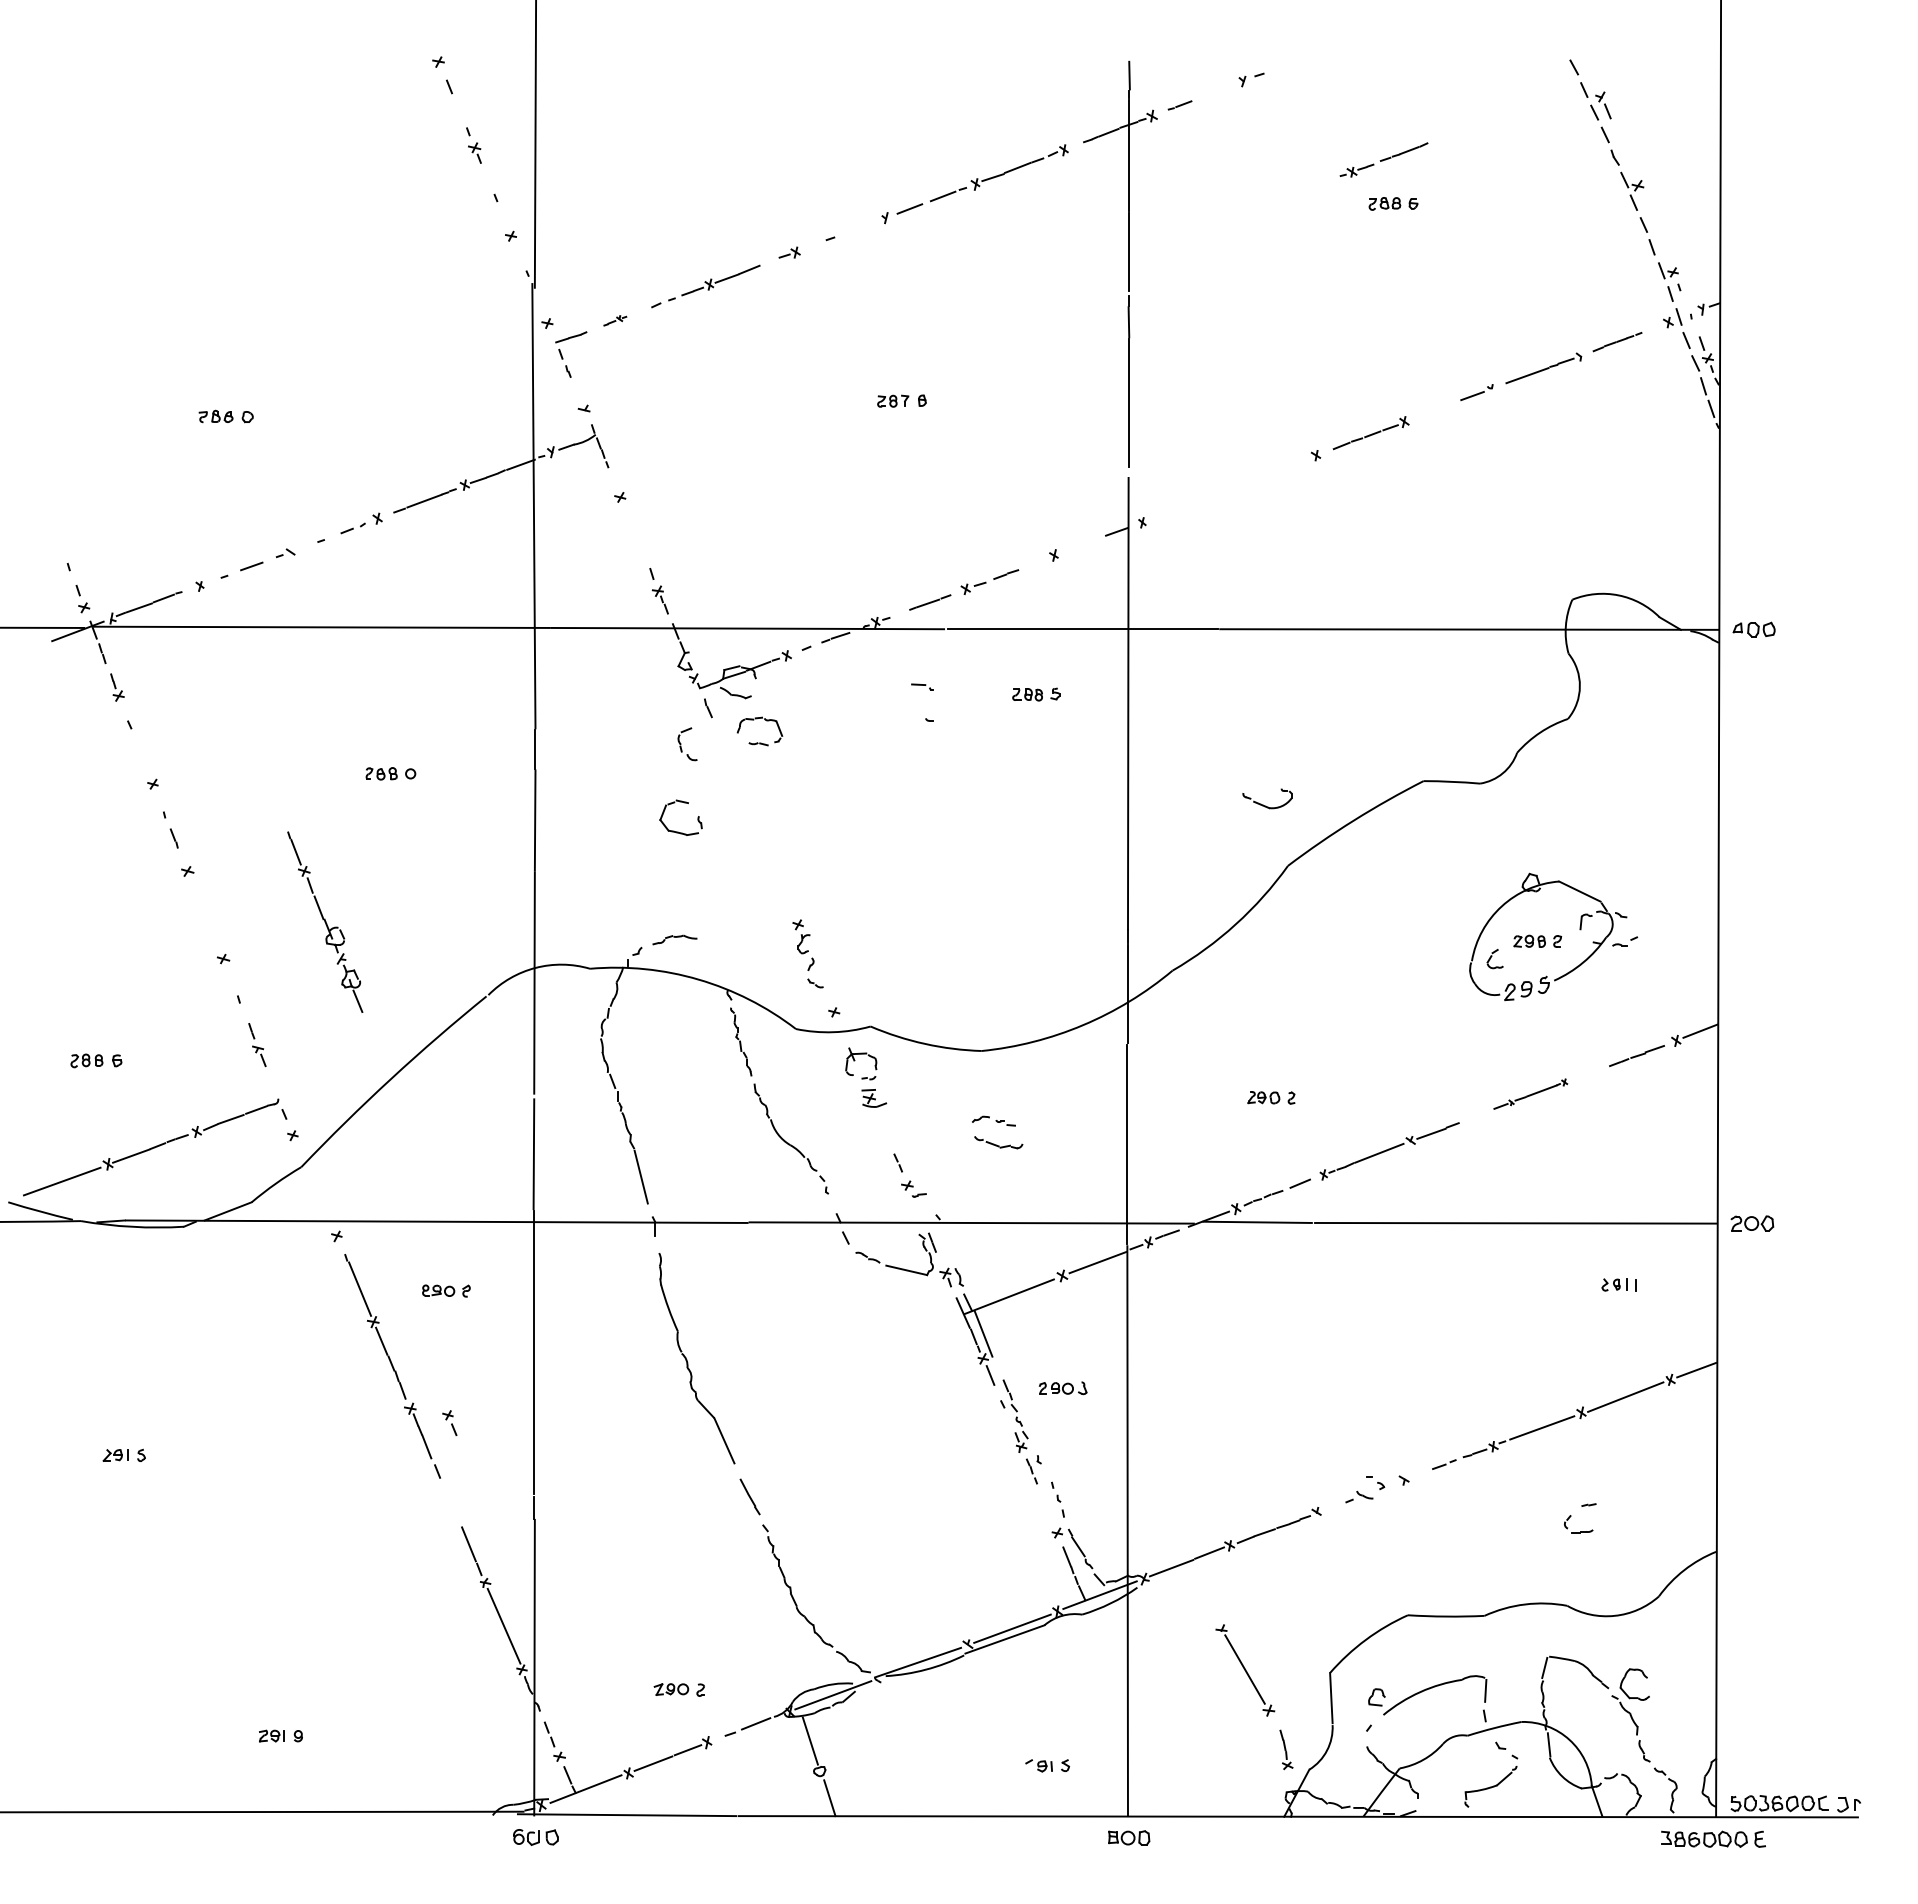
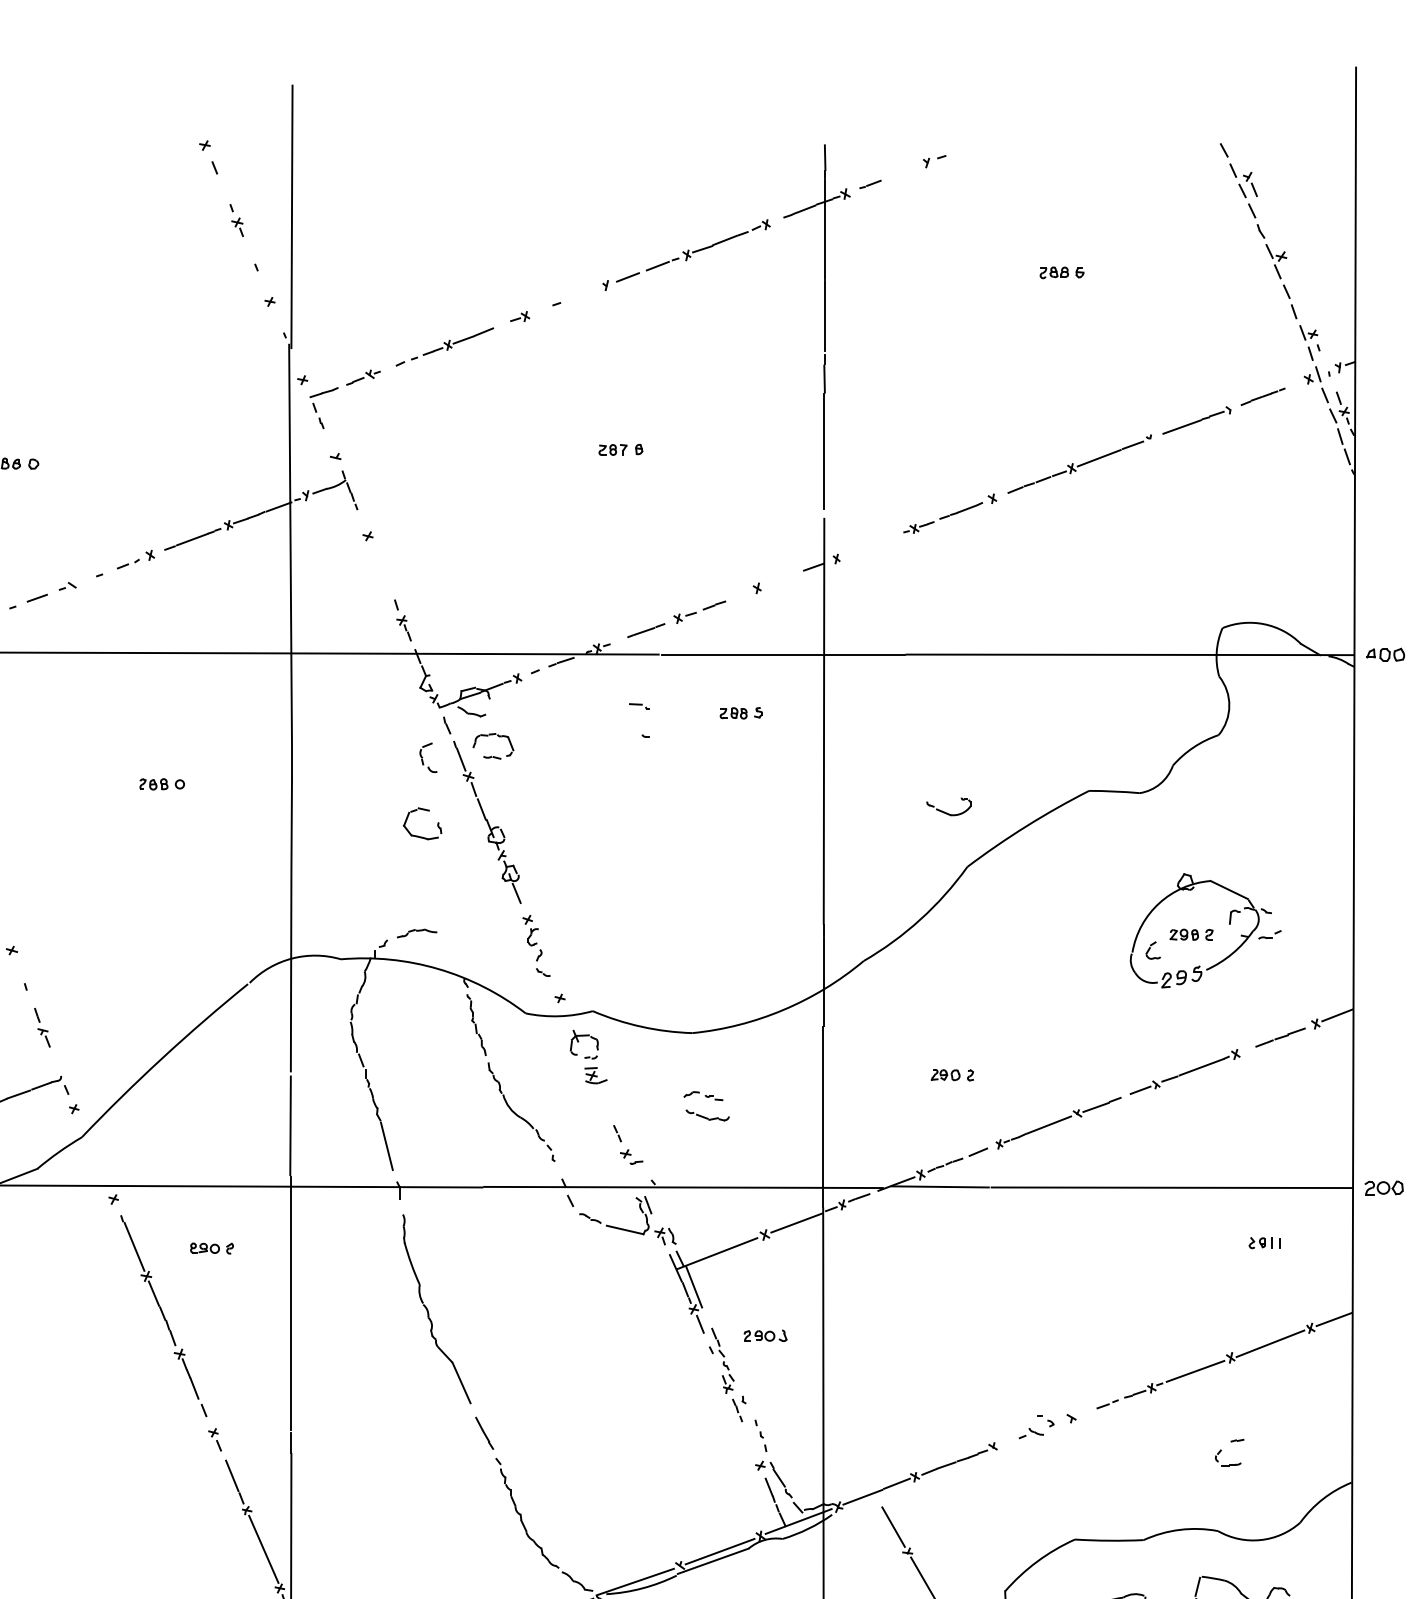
part: (1383, 159) -> (942, 517), moved
part: (615, 320) -> (363, 377), size x1.67
line: (1434, 410) -> (1098, 458), added
part: (325, 921) -> (487, 821), moved
part: (1530, 1093) -> (1185, 1071), size x1.67
part: (449, 1422) -> (214, 1439), moved
line: (1205, 1601) -> (893, 1527), added

